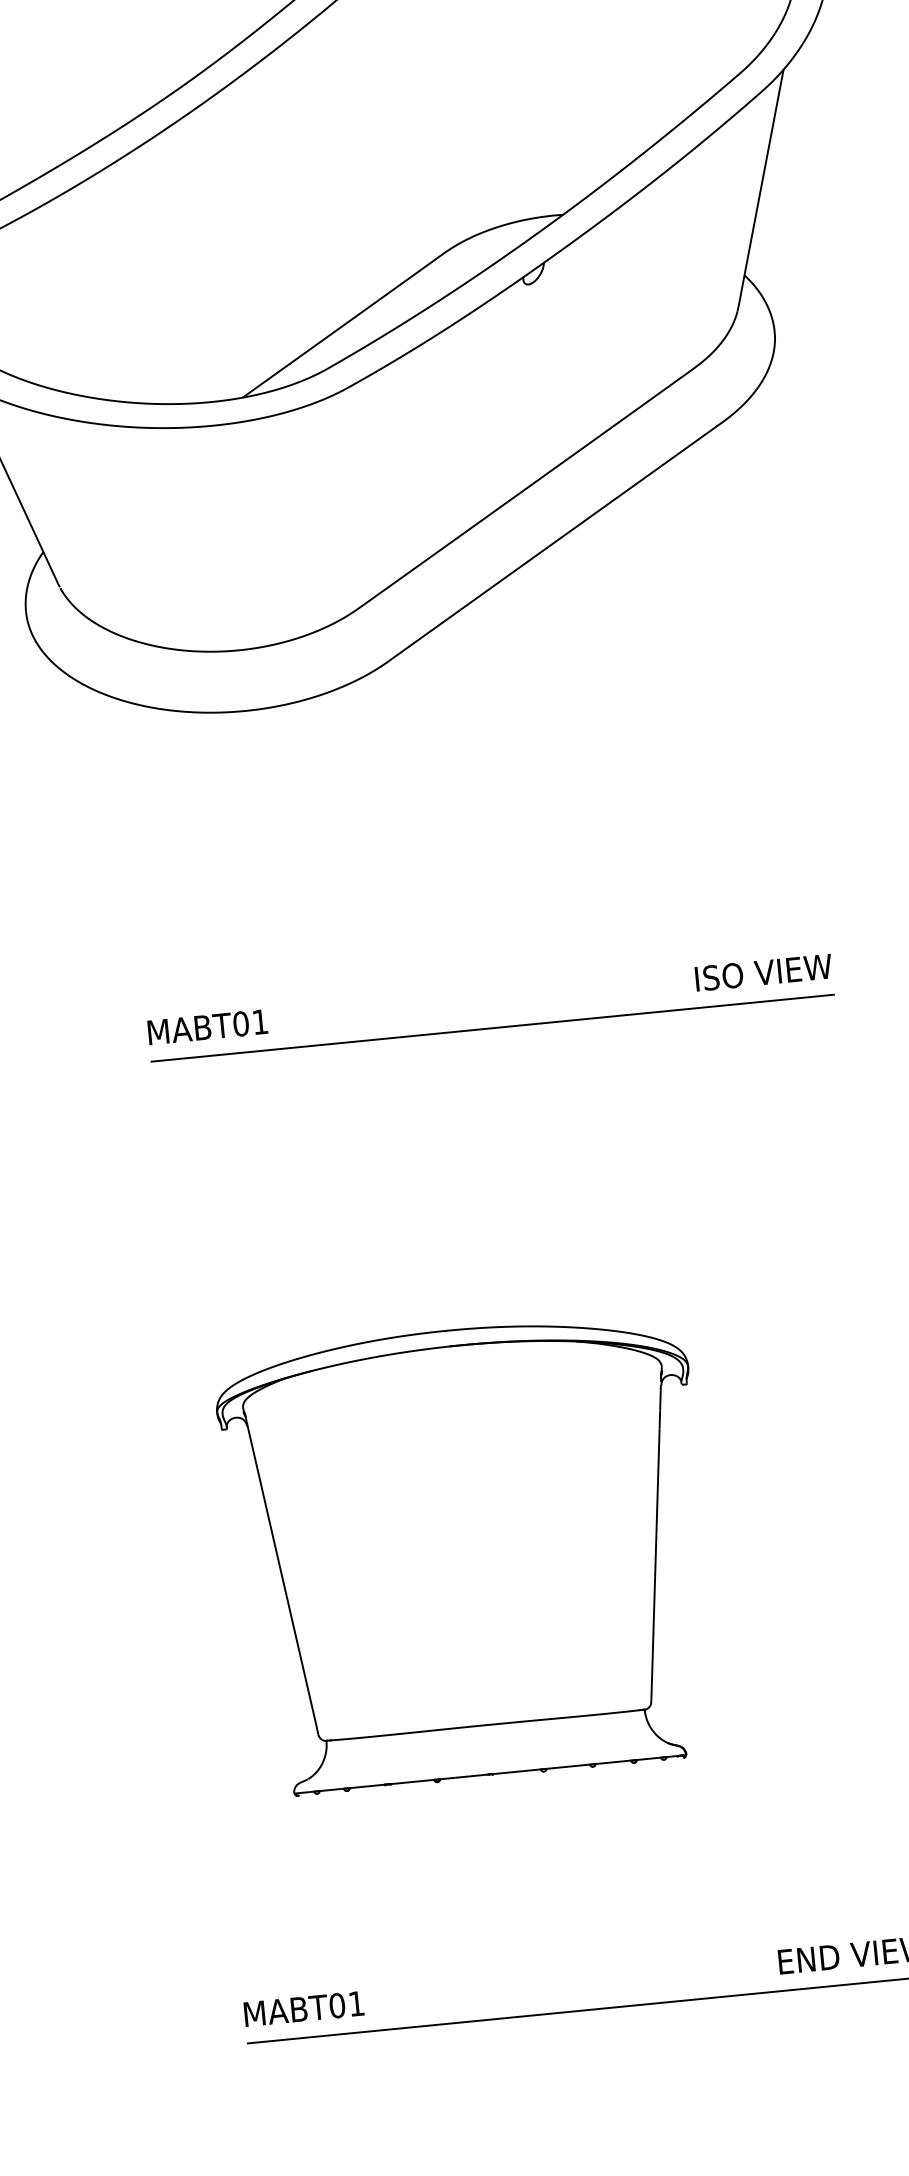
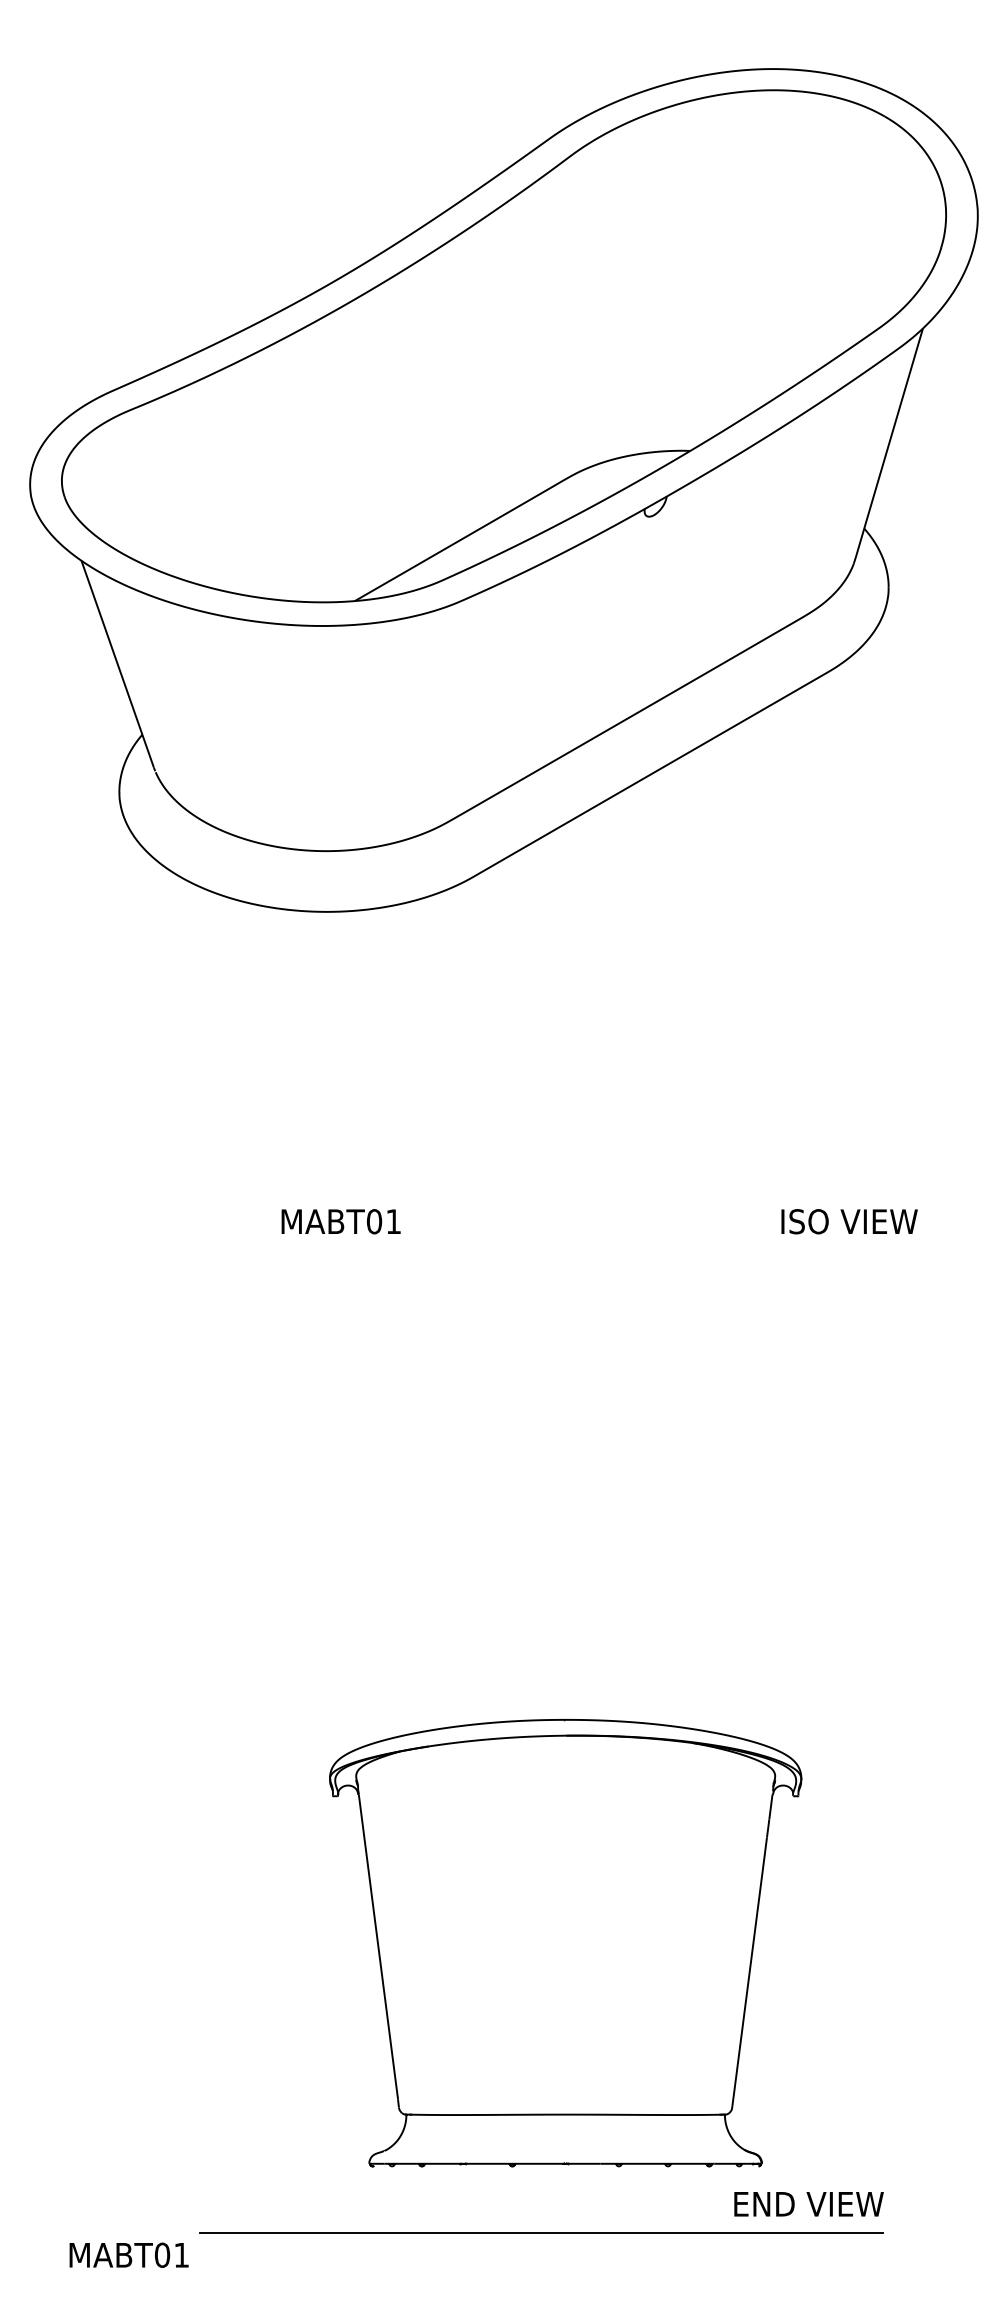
text: (763, 972) -> (849, 1221), moved
text: (207, 1027) -> (340, 1221), moved
line: (492, 1028) -> (541, 1250), removed
part: (468, 1554) -> (565, 1943), moved
text: (303, 2008) -> (128, 2254), moved

